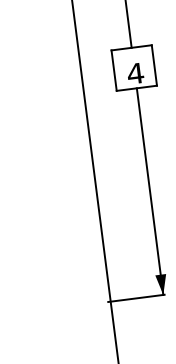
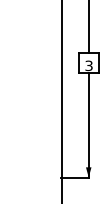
text: (134, 73) -> (88, 65), 4 -> 3

